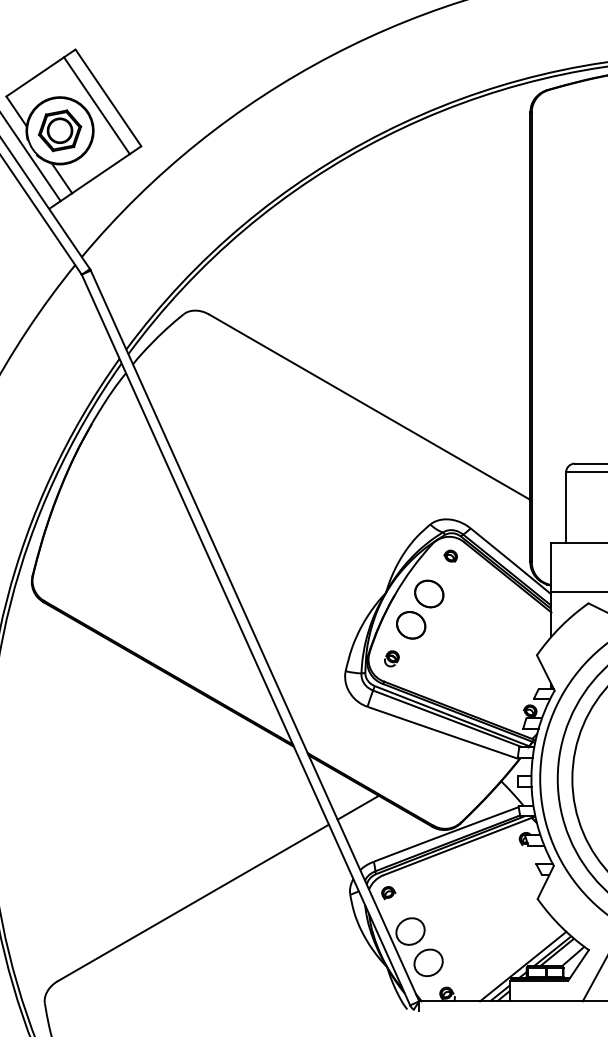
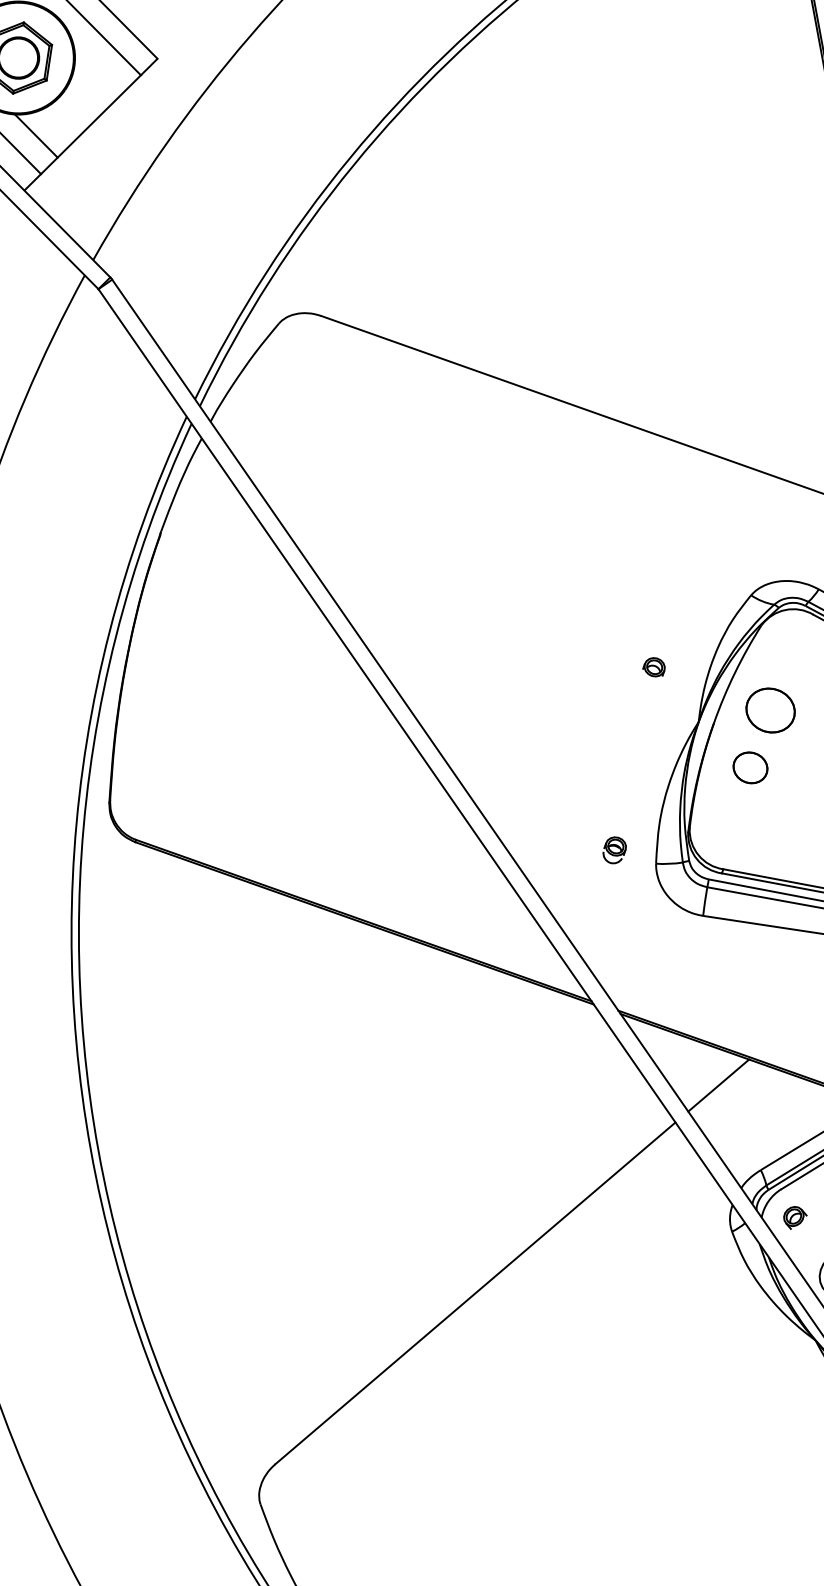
part: (450, 555) -> (653, 666), moved
part: (411, 625) -> (750, 768), size x0.7
part: (391, 658) -> (613, 849), moved

